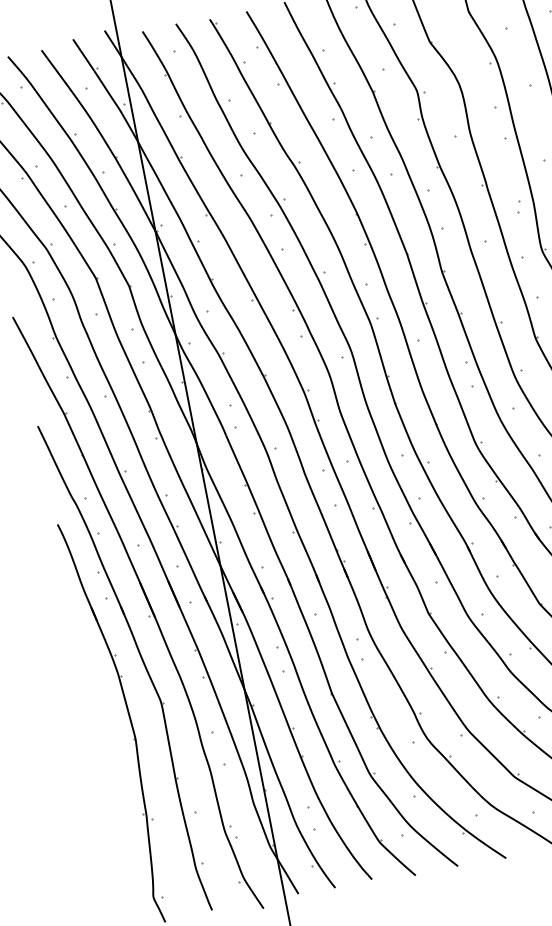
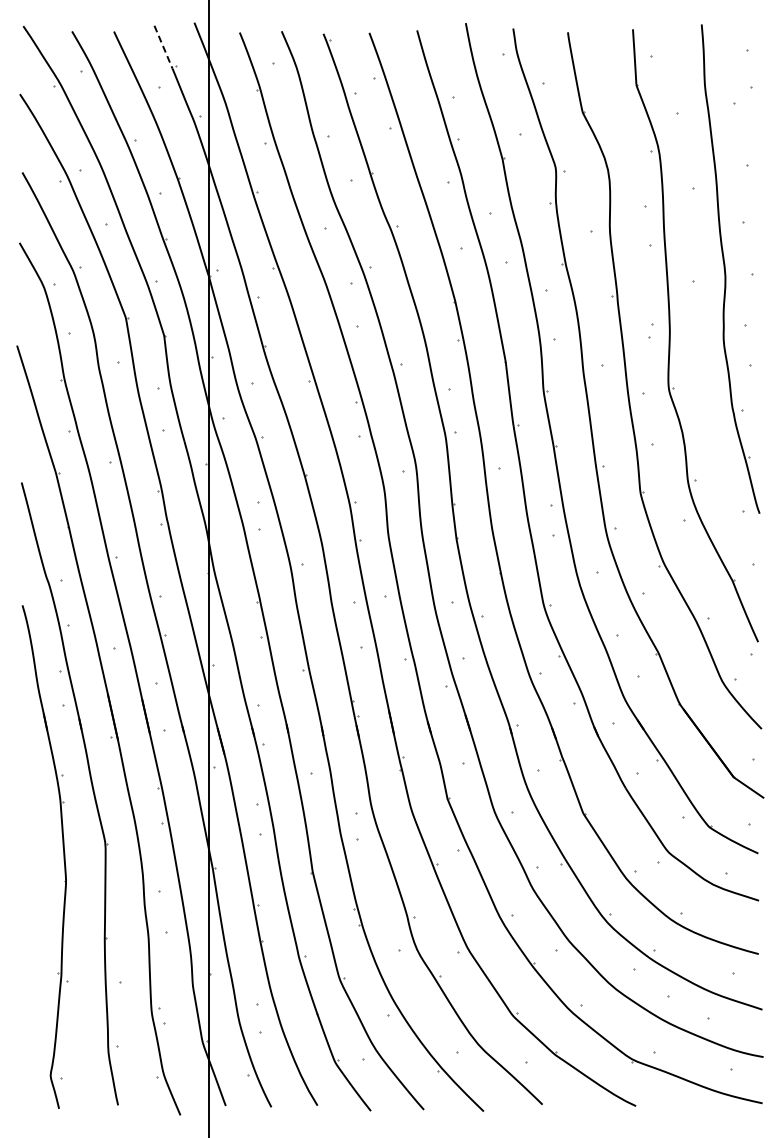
line: (83, 55) -> (163, 47), solid -> dashed

